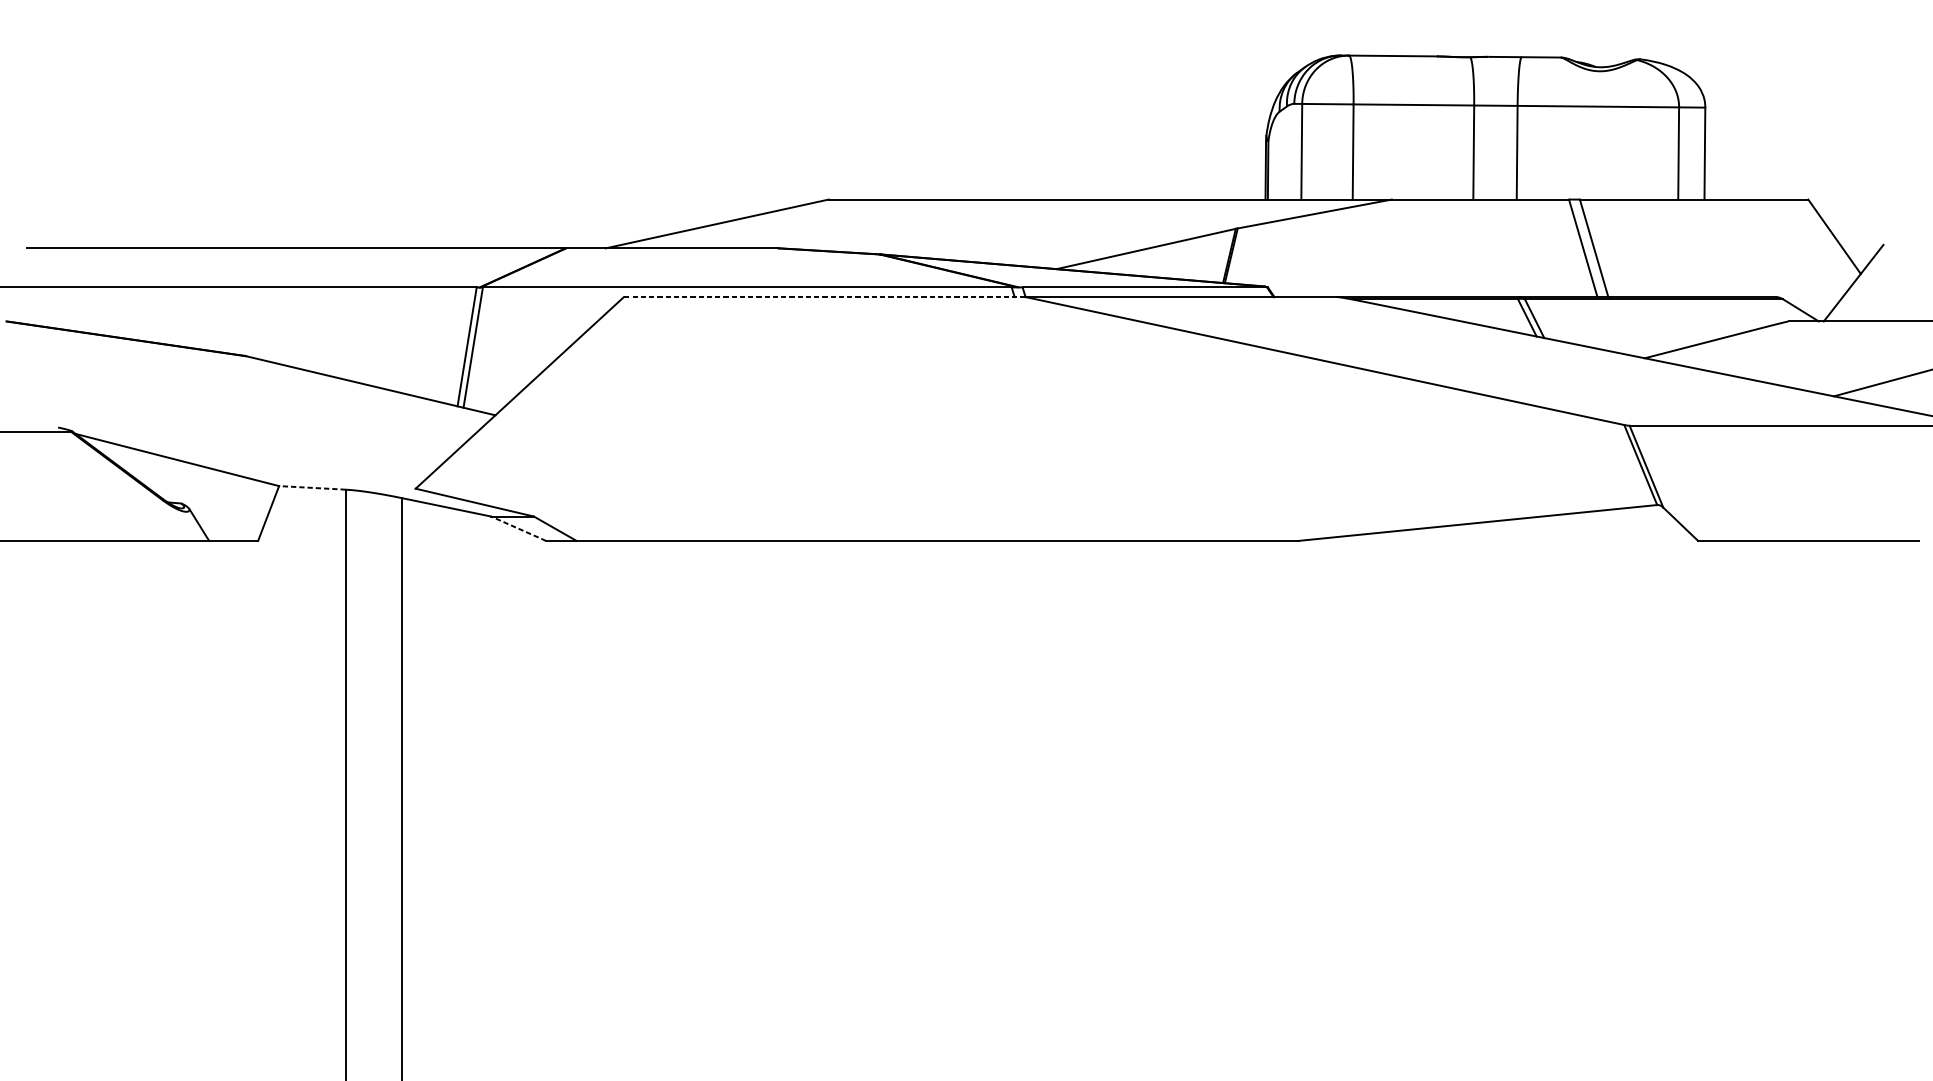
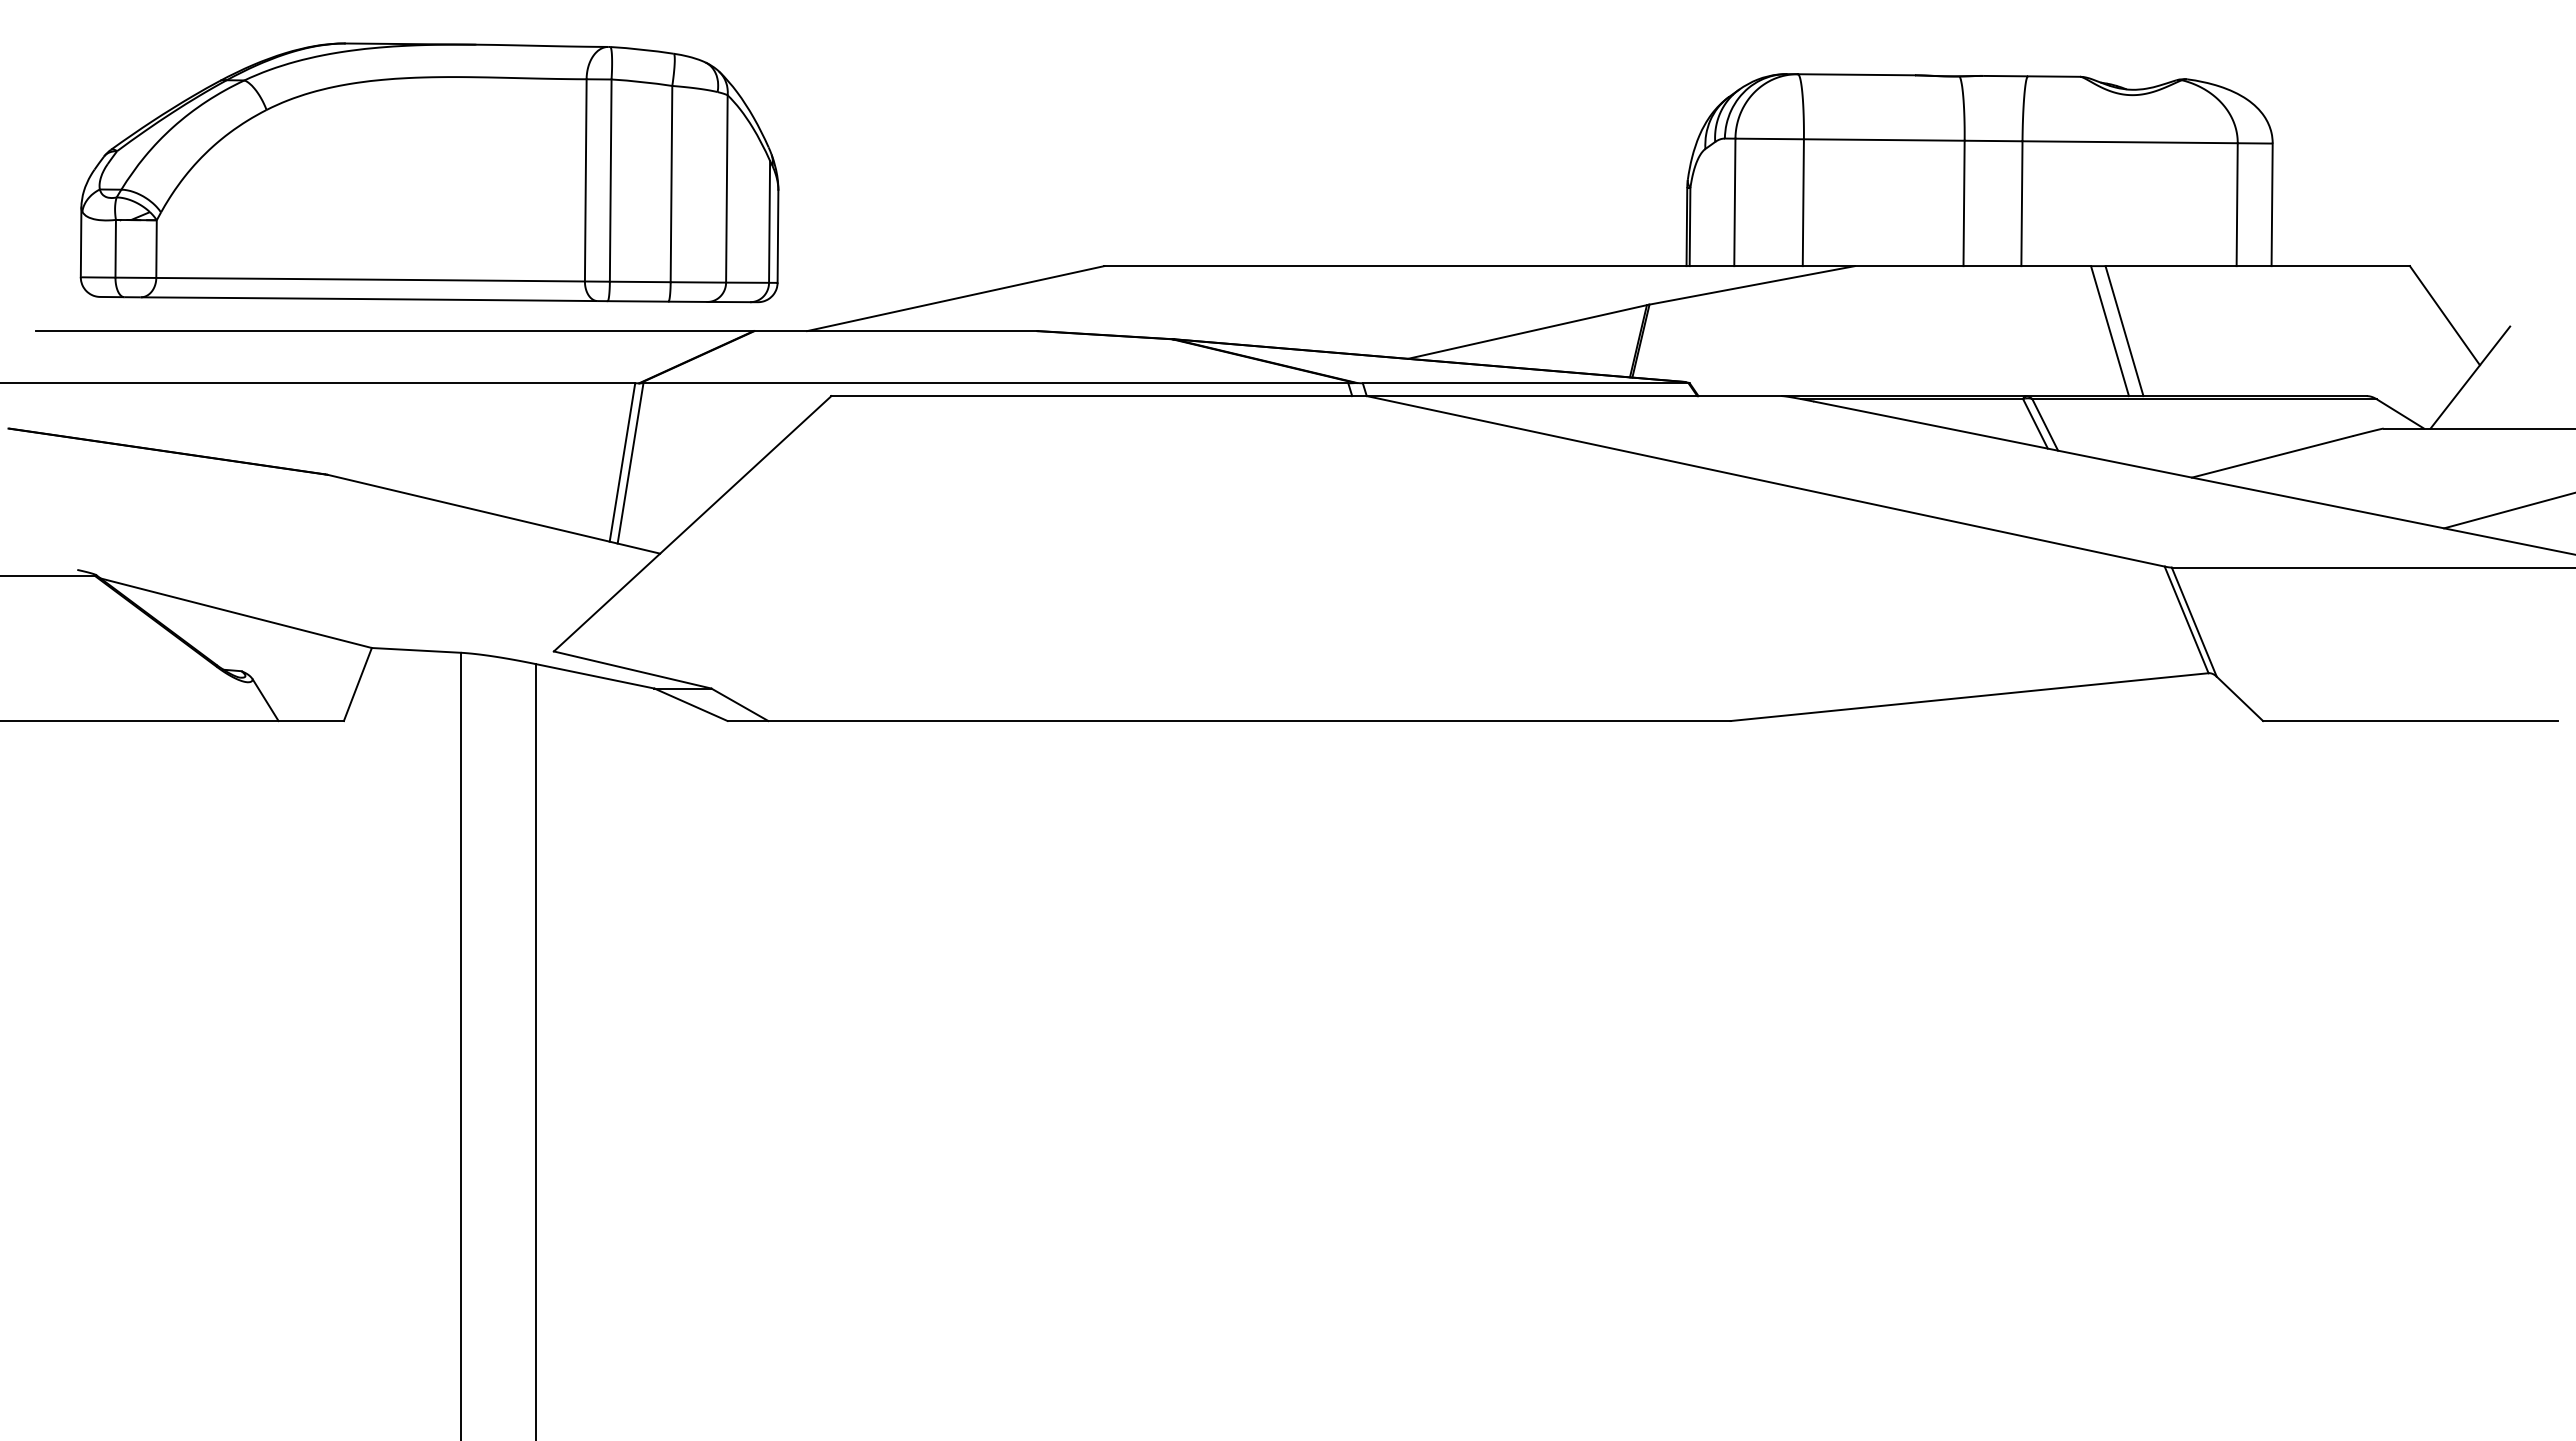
part: (322, 129) -> (429, 172), added
line: (825, 297) -> (1099, 396), dashed -> solid
line: (311, 487) -> (415, 650), dashed -> solid
line: (518, 528) -> (690, 704), dashed -> solid

